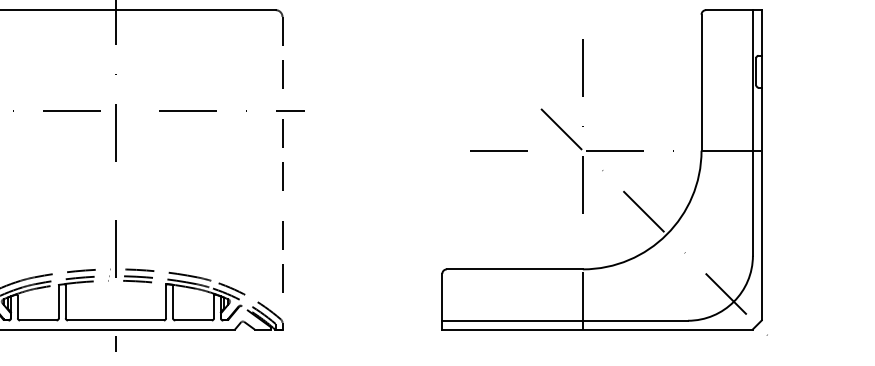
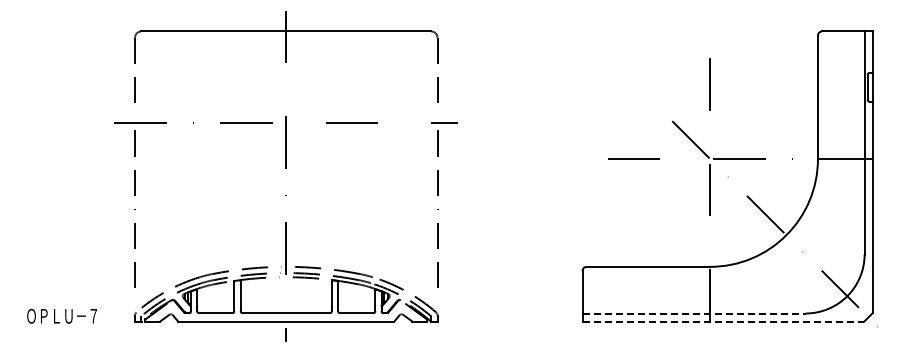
line: (565, 320) -> (694, 313), solid -> dashed
line: (597, 329) -> (723, 321), solid -> dashed

